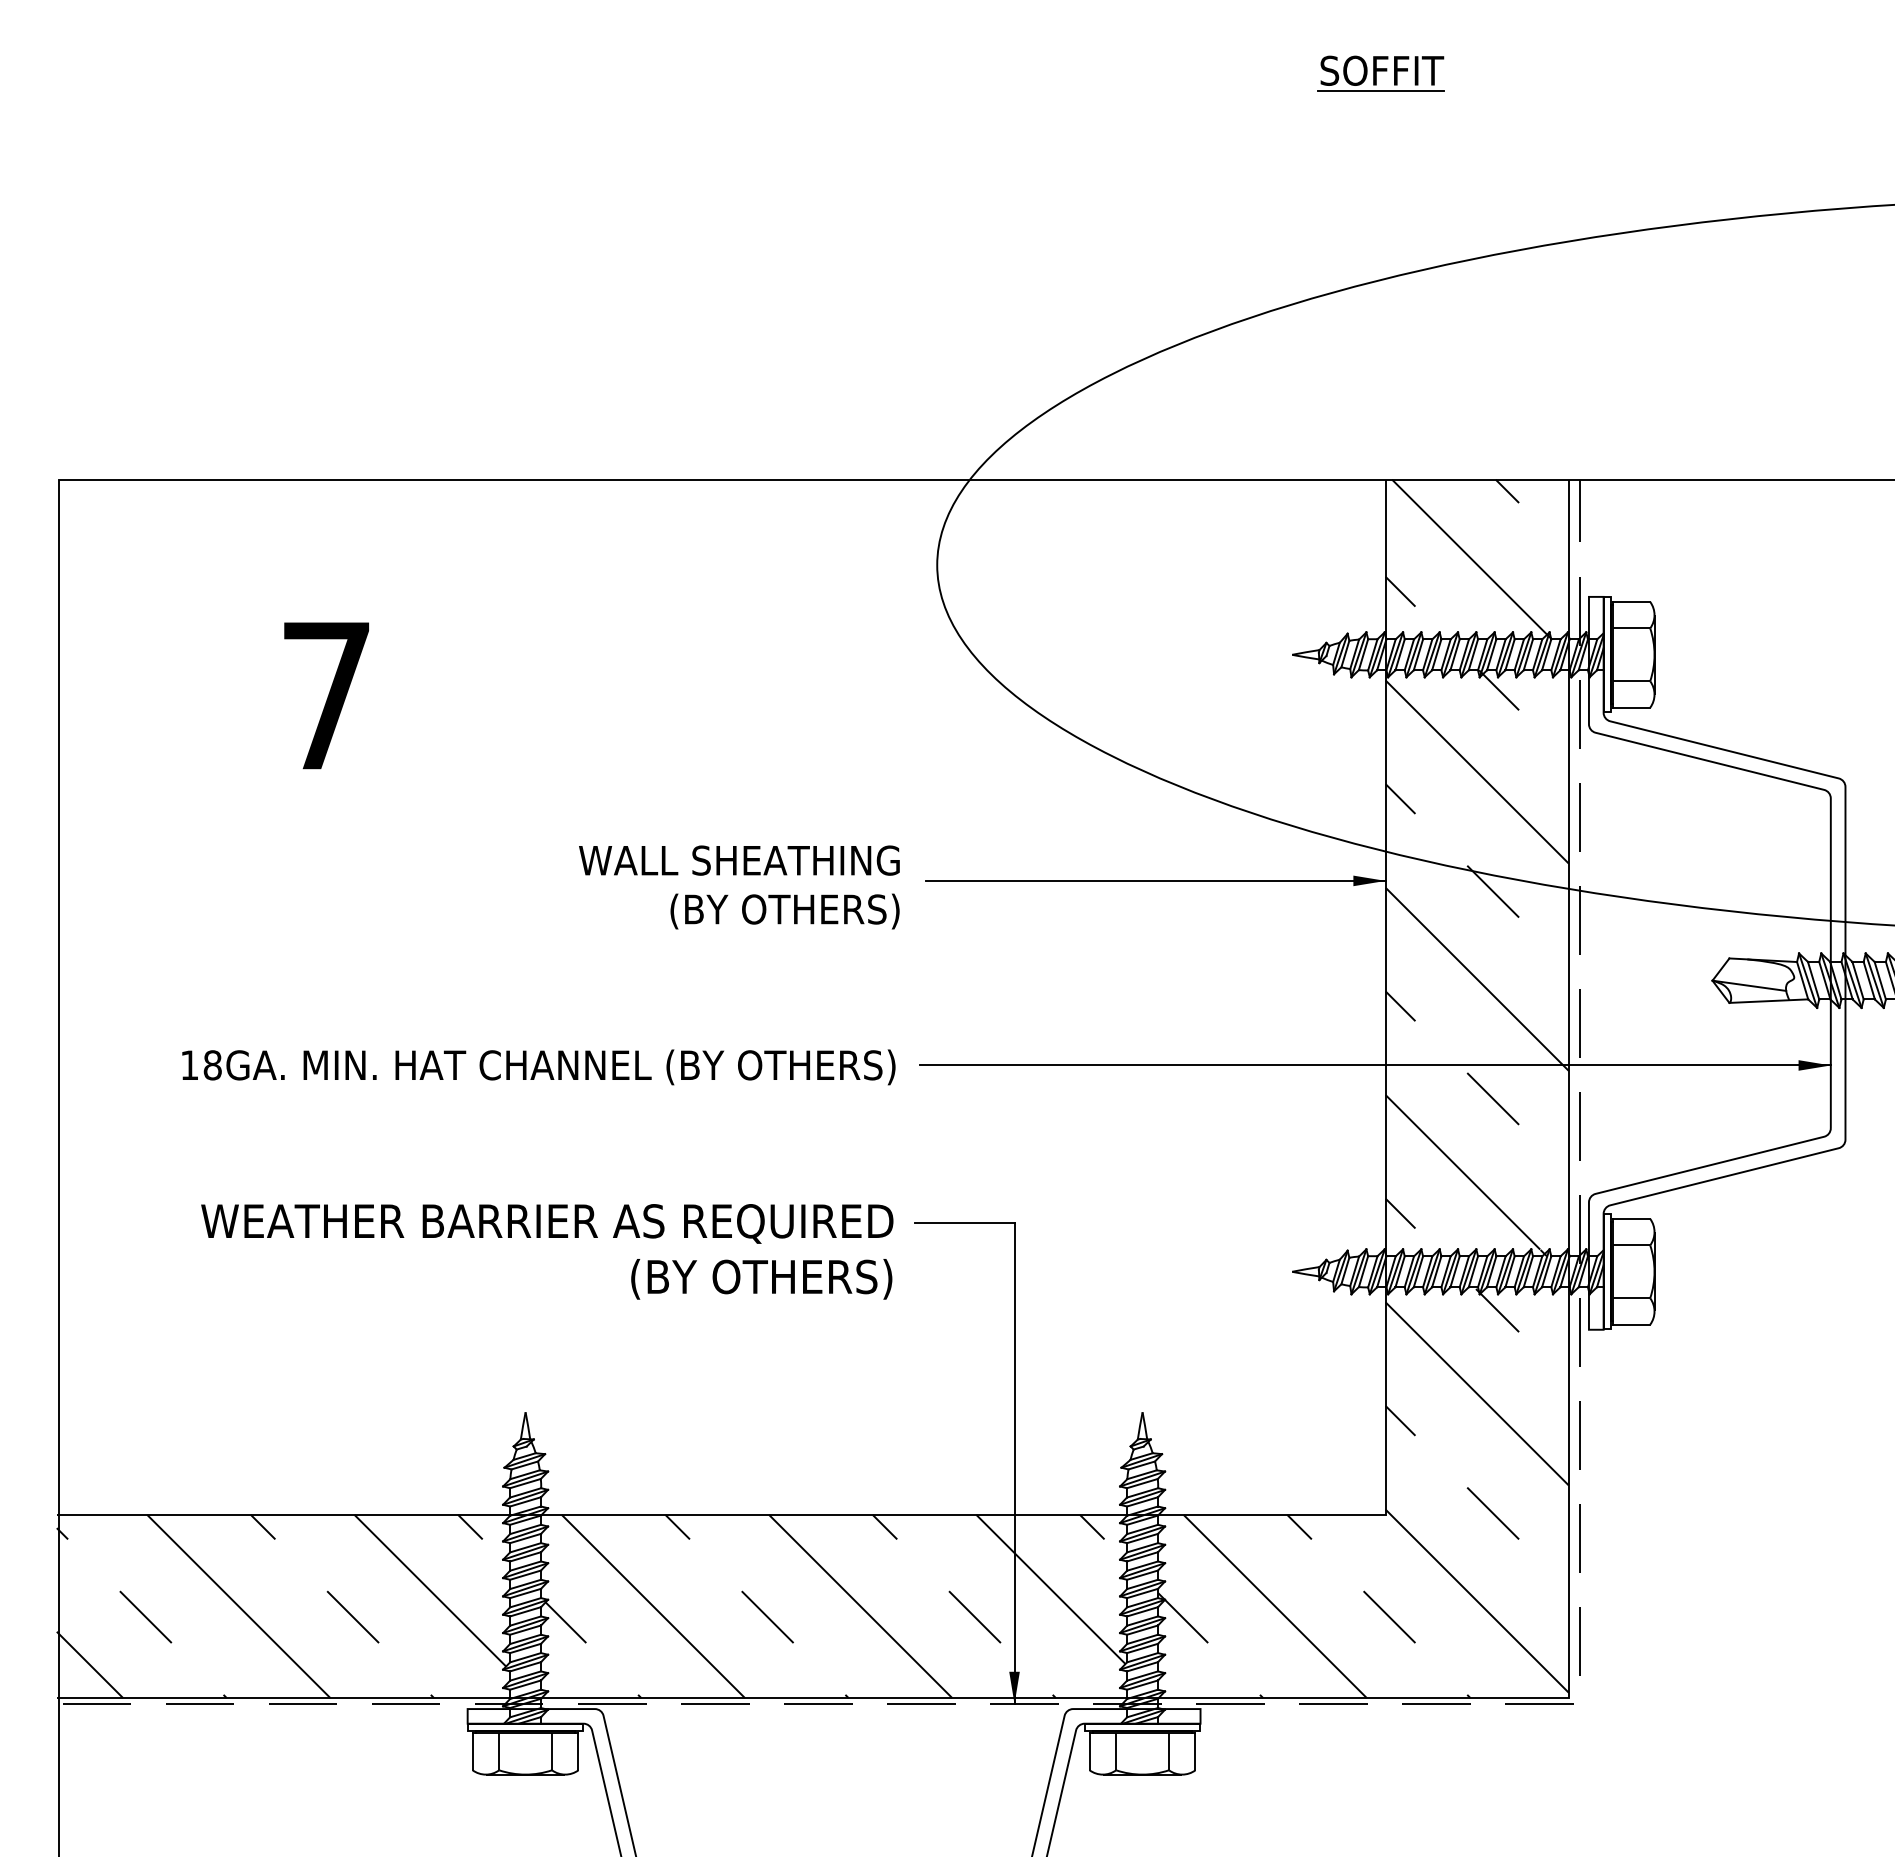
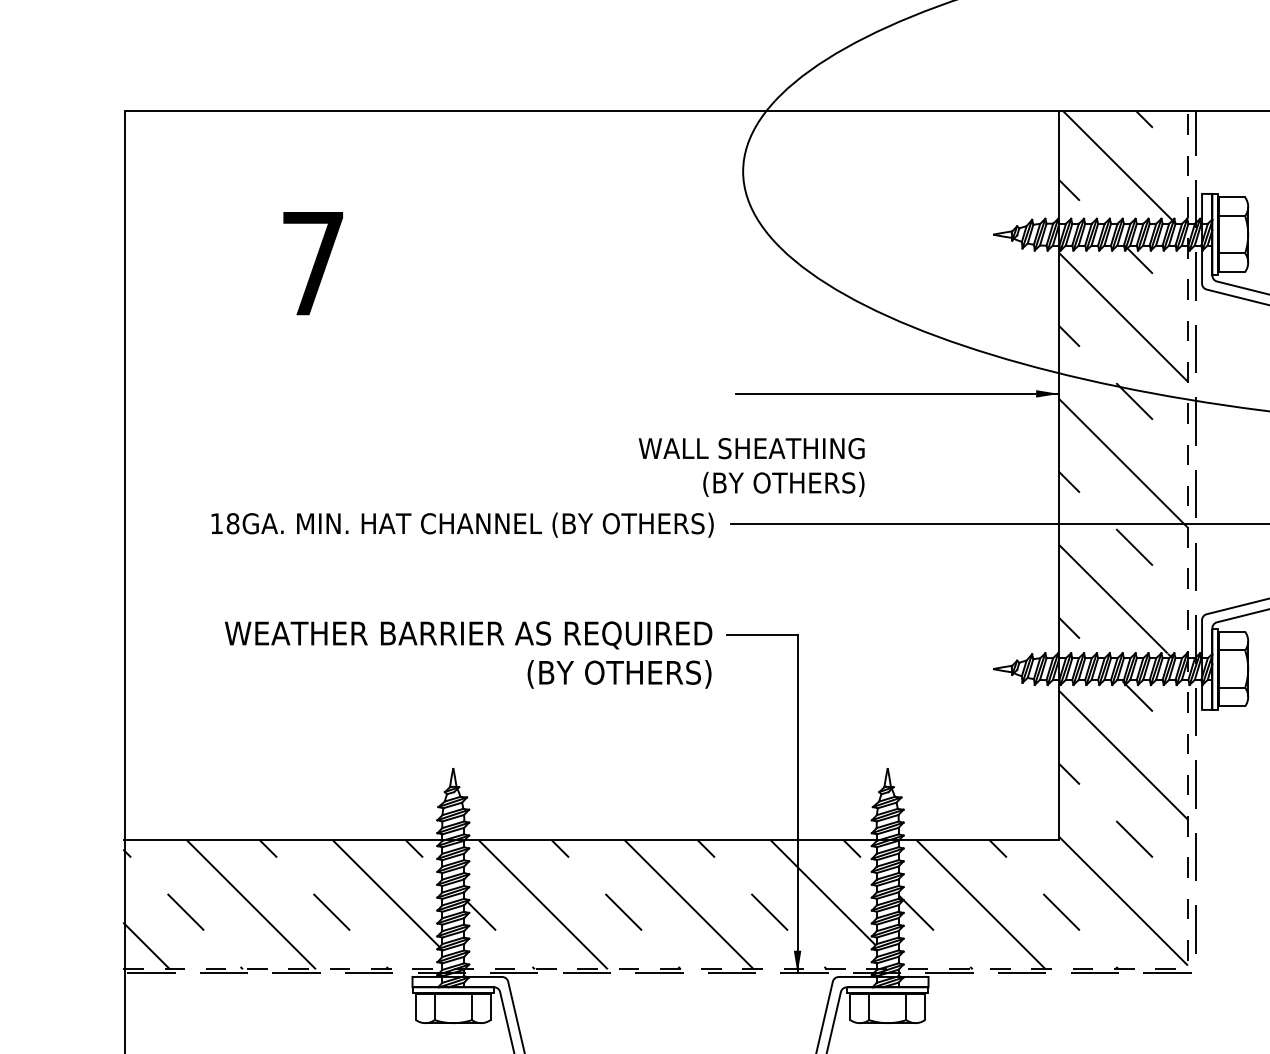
text: (739, 887) -> (751, 467), moved
line: (1422, 1698) -> (1084, 969), solid -> dashed

